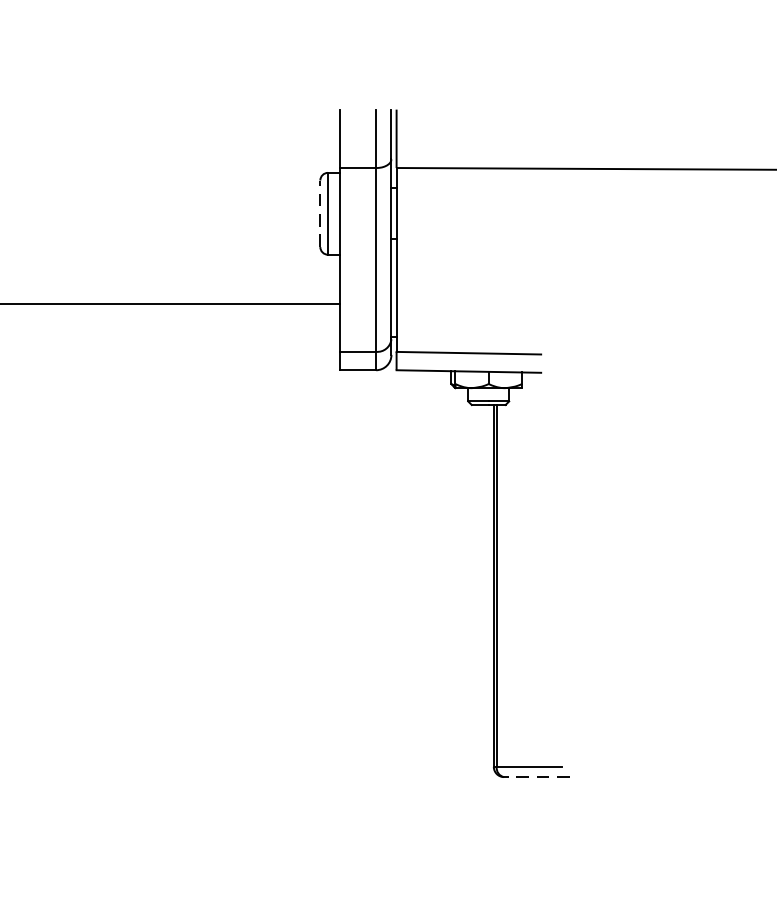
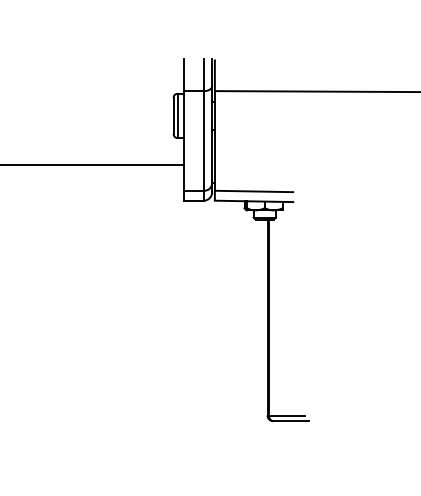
line: (320, 212) -> (173, 115), dashed -> solid
line: (536, 777) -> (290, 421), dashed -> solid

